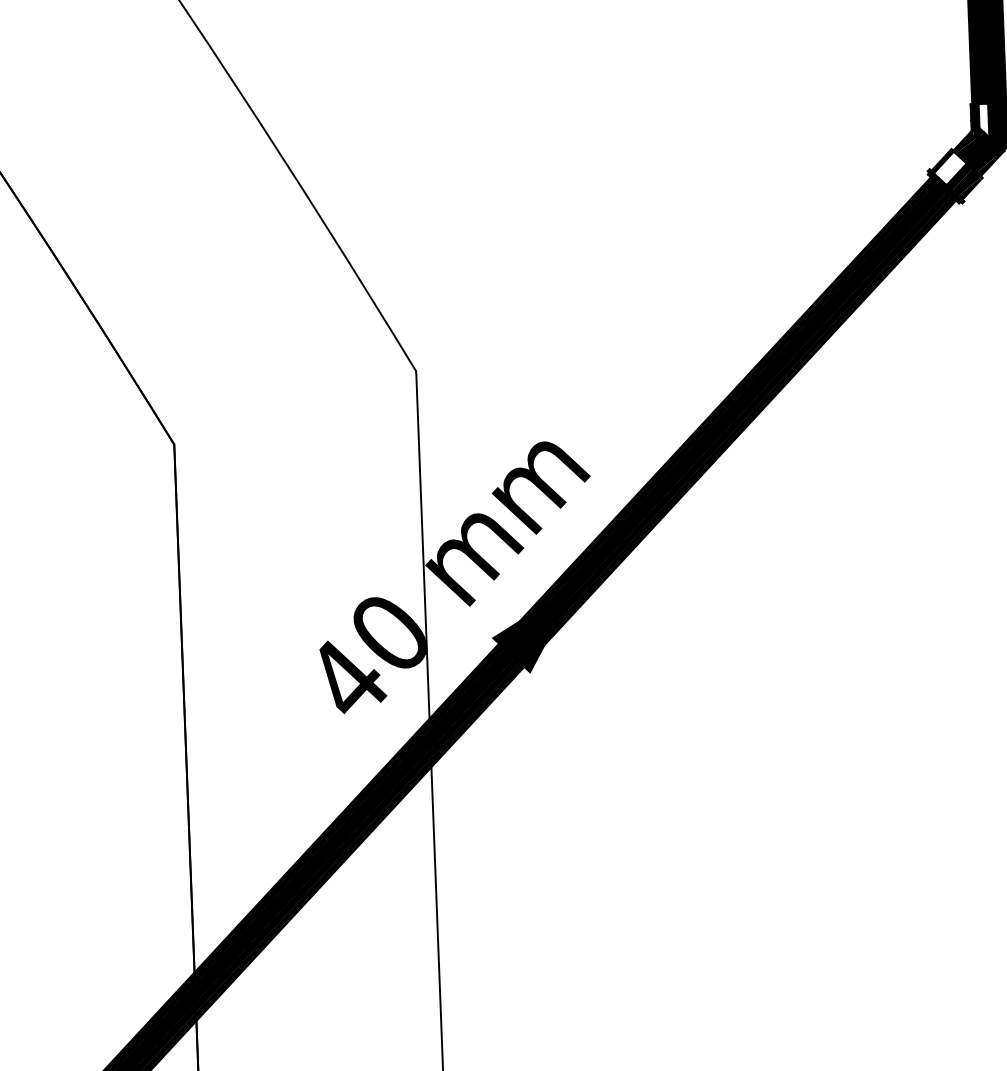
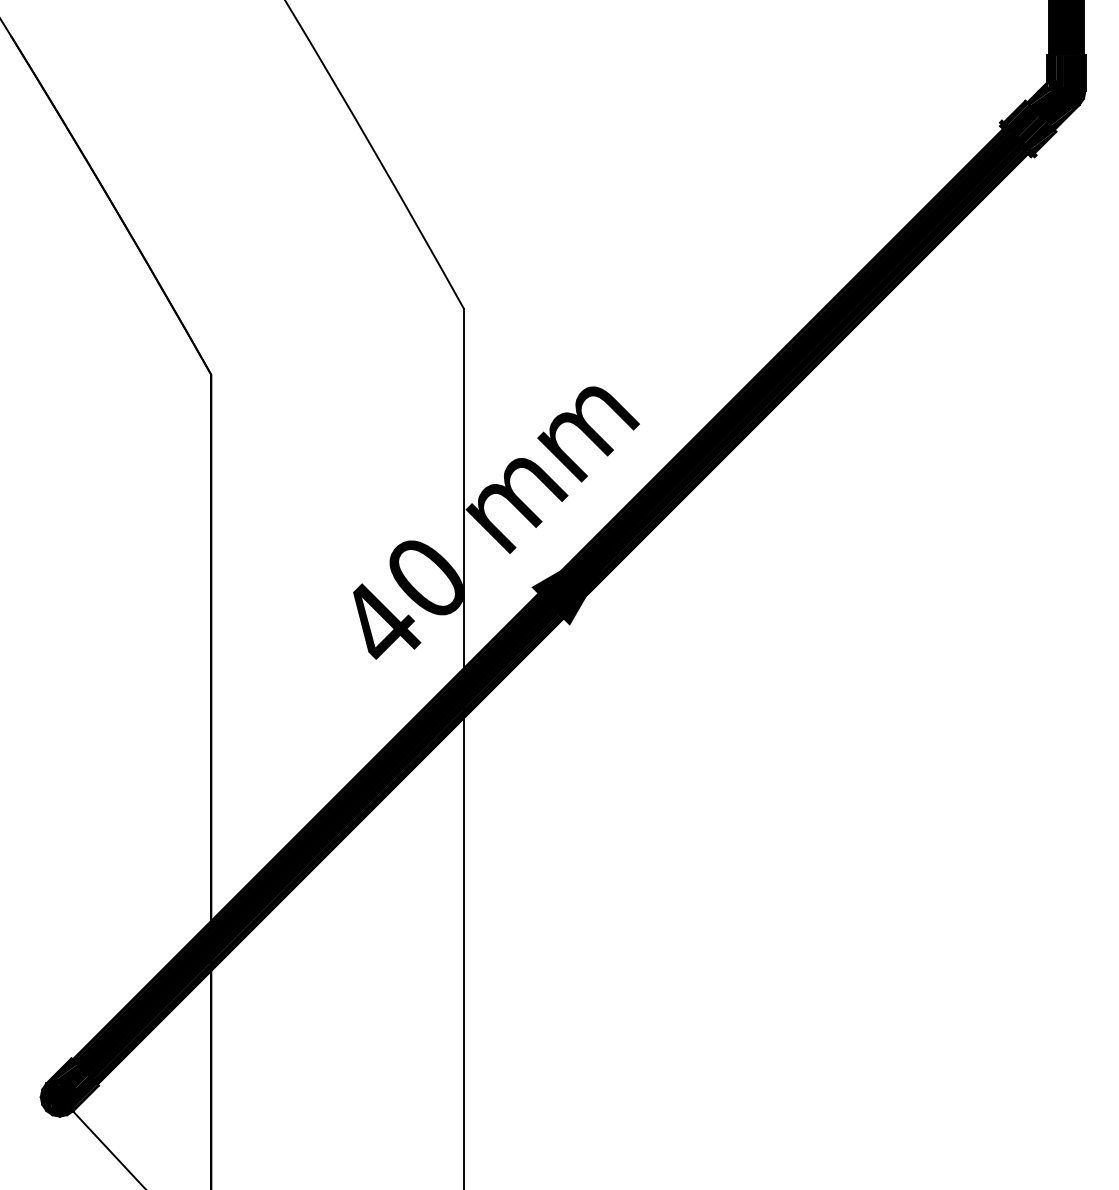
fill: (983, 121) -> (1059, 73), added
fill: (949, 168) -> (1022, 120), added

